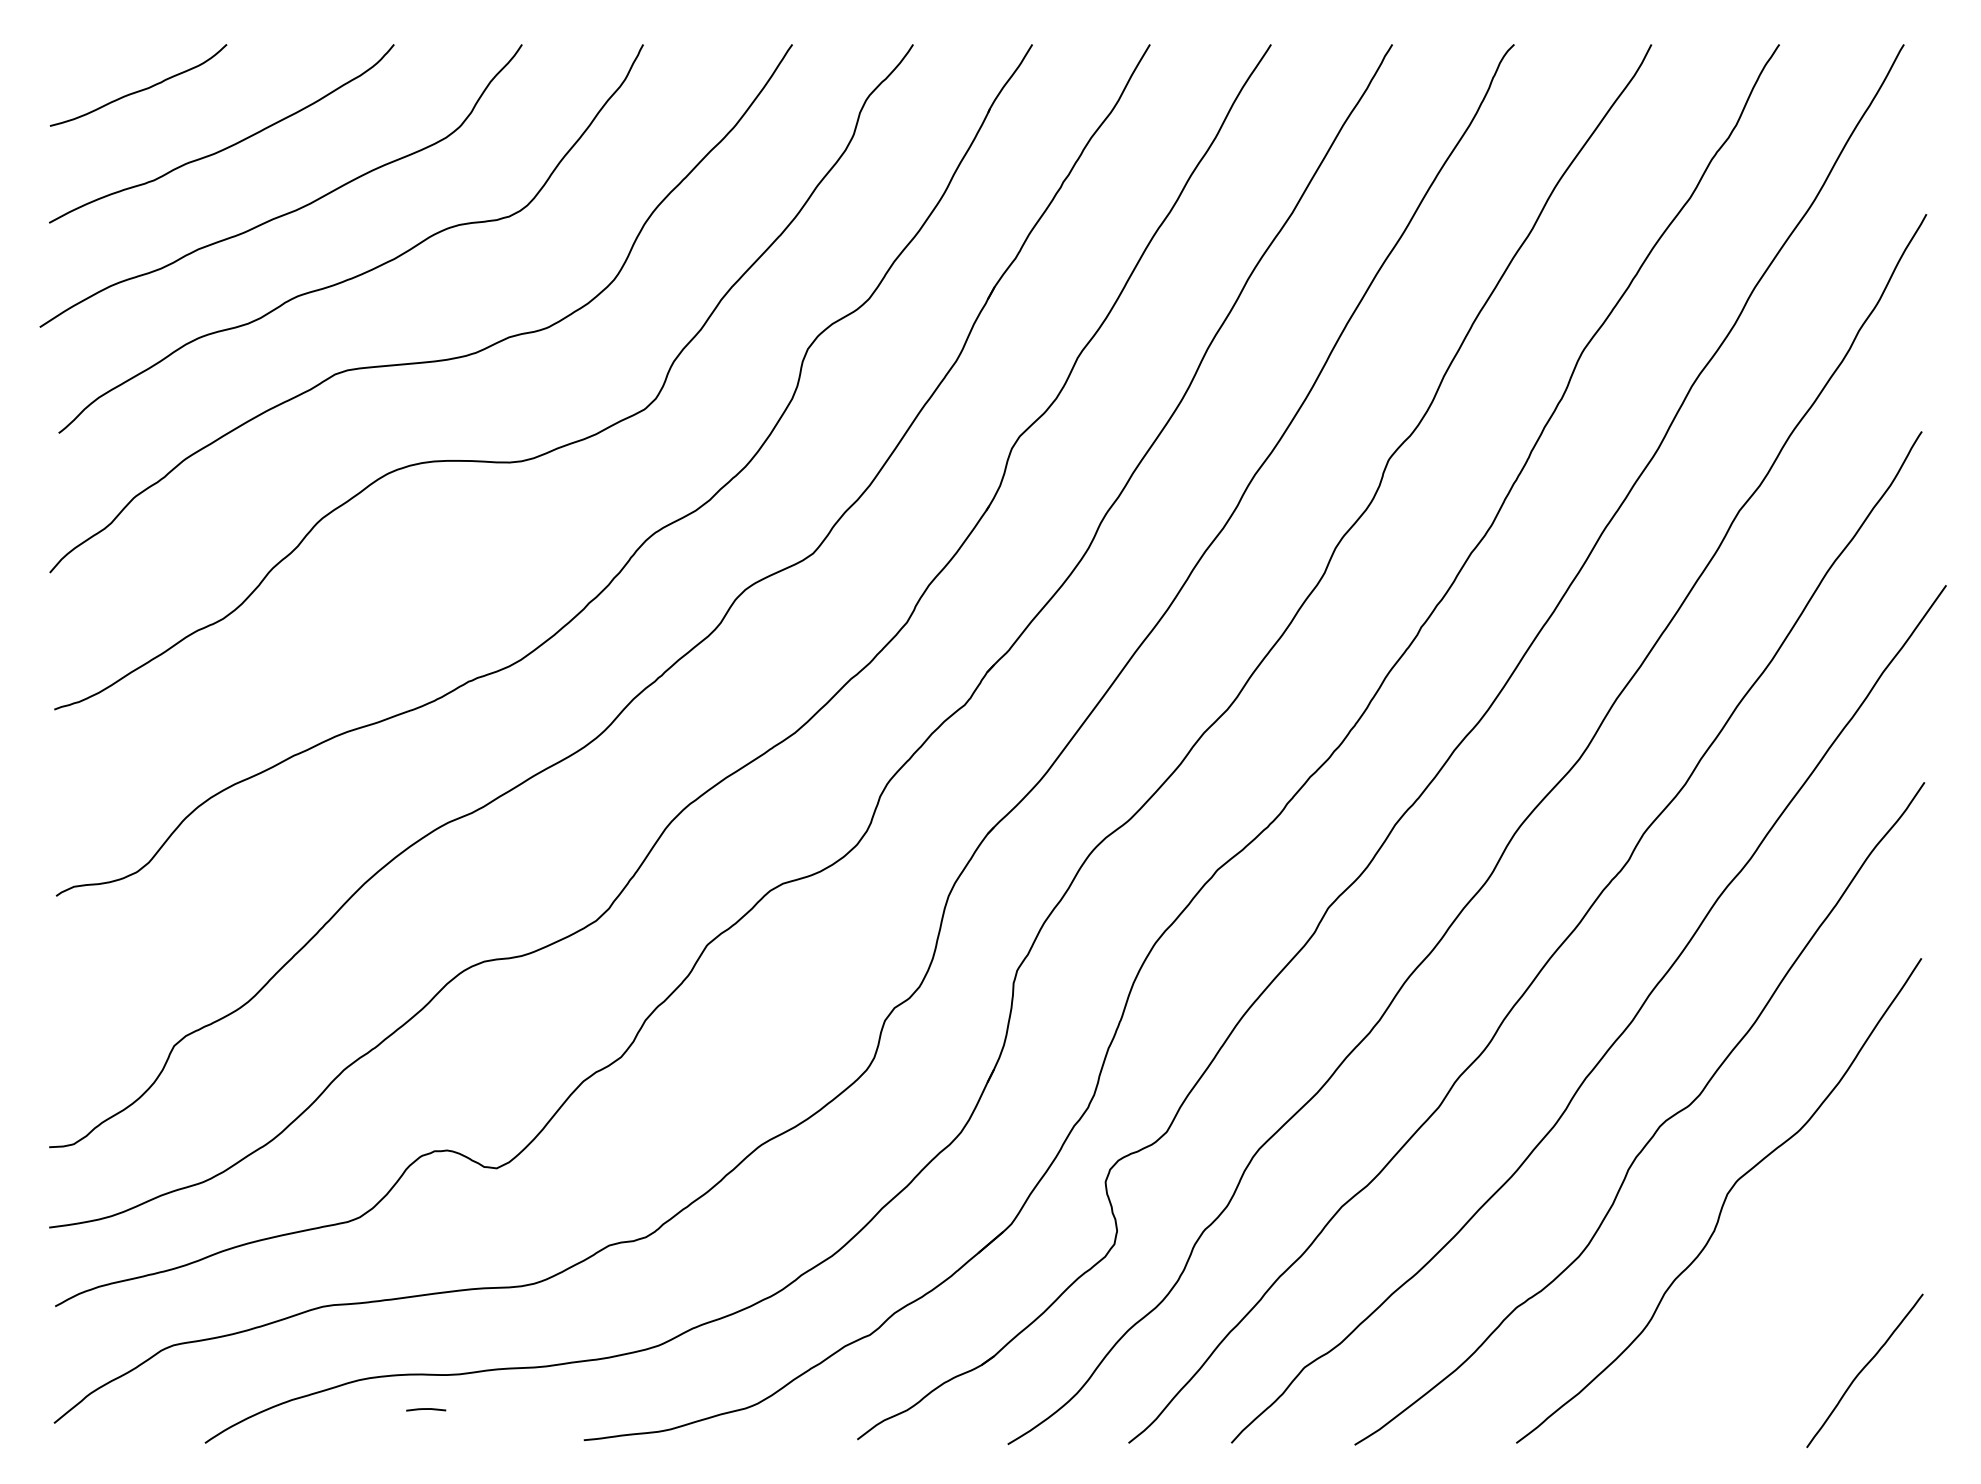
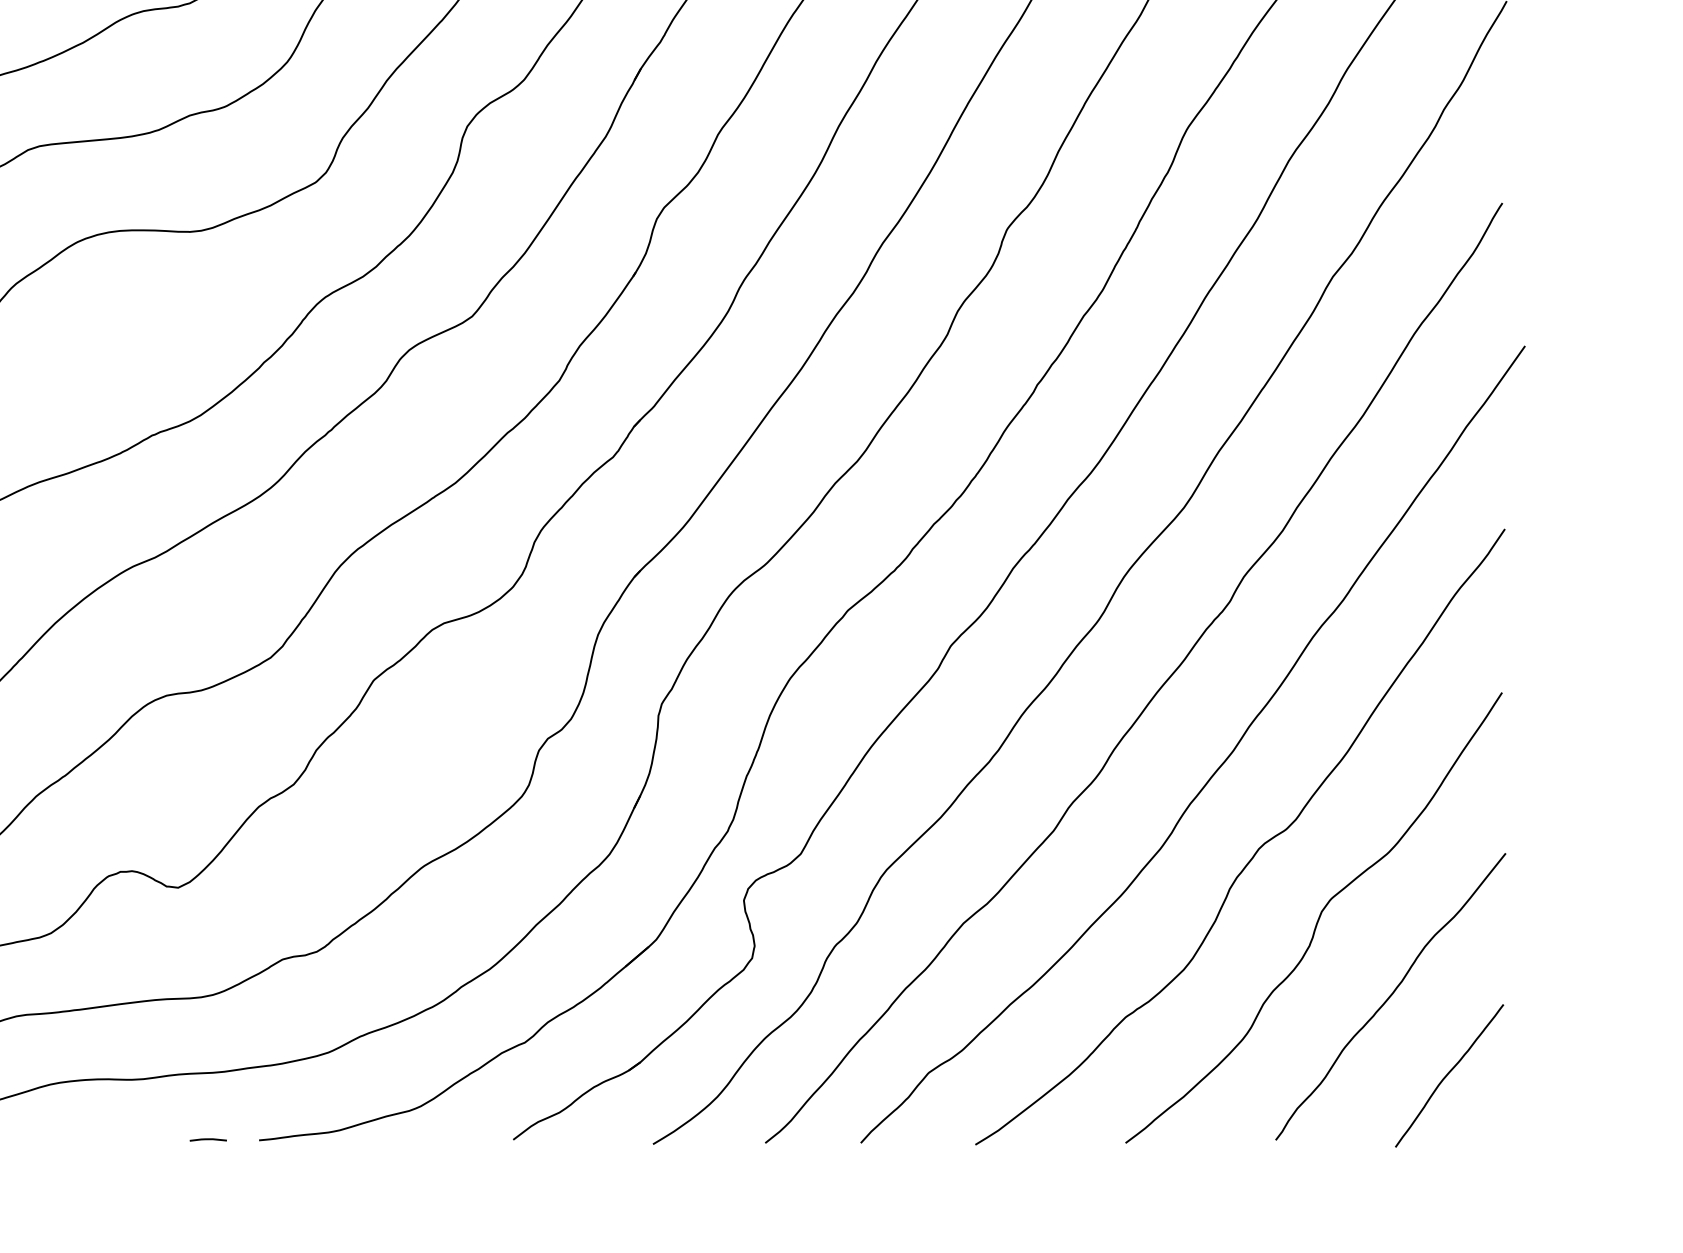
curve: (1801, 1285) -> (1390, 996), added
line: (426, 1409) -> (208, 1139), moved

